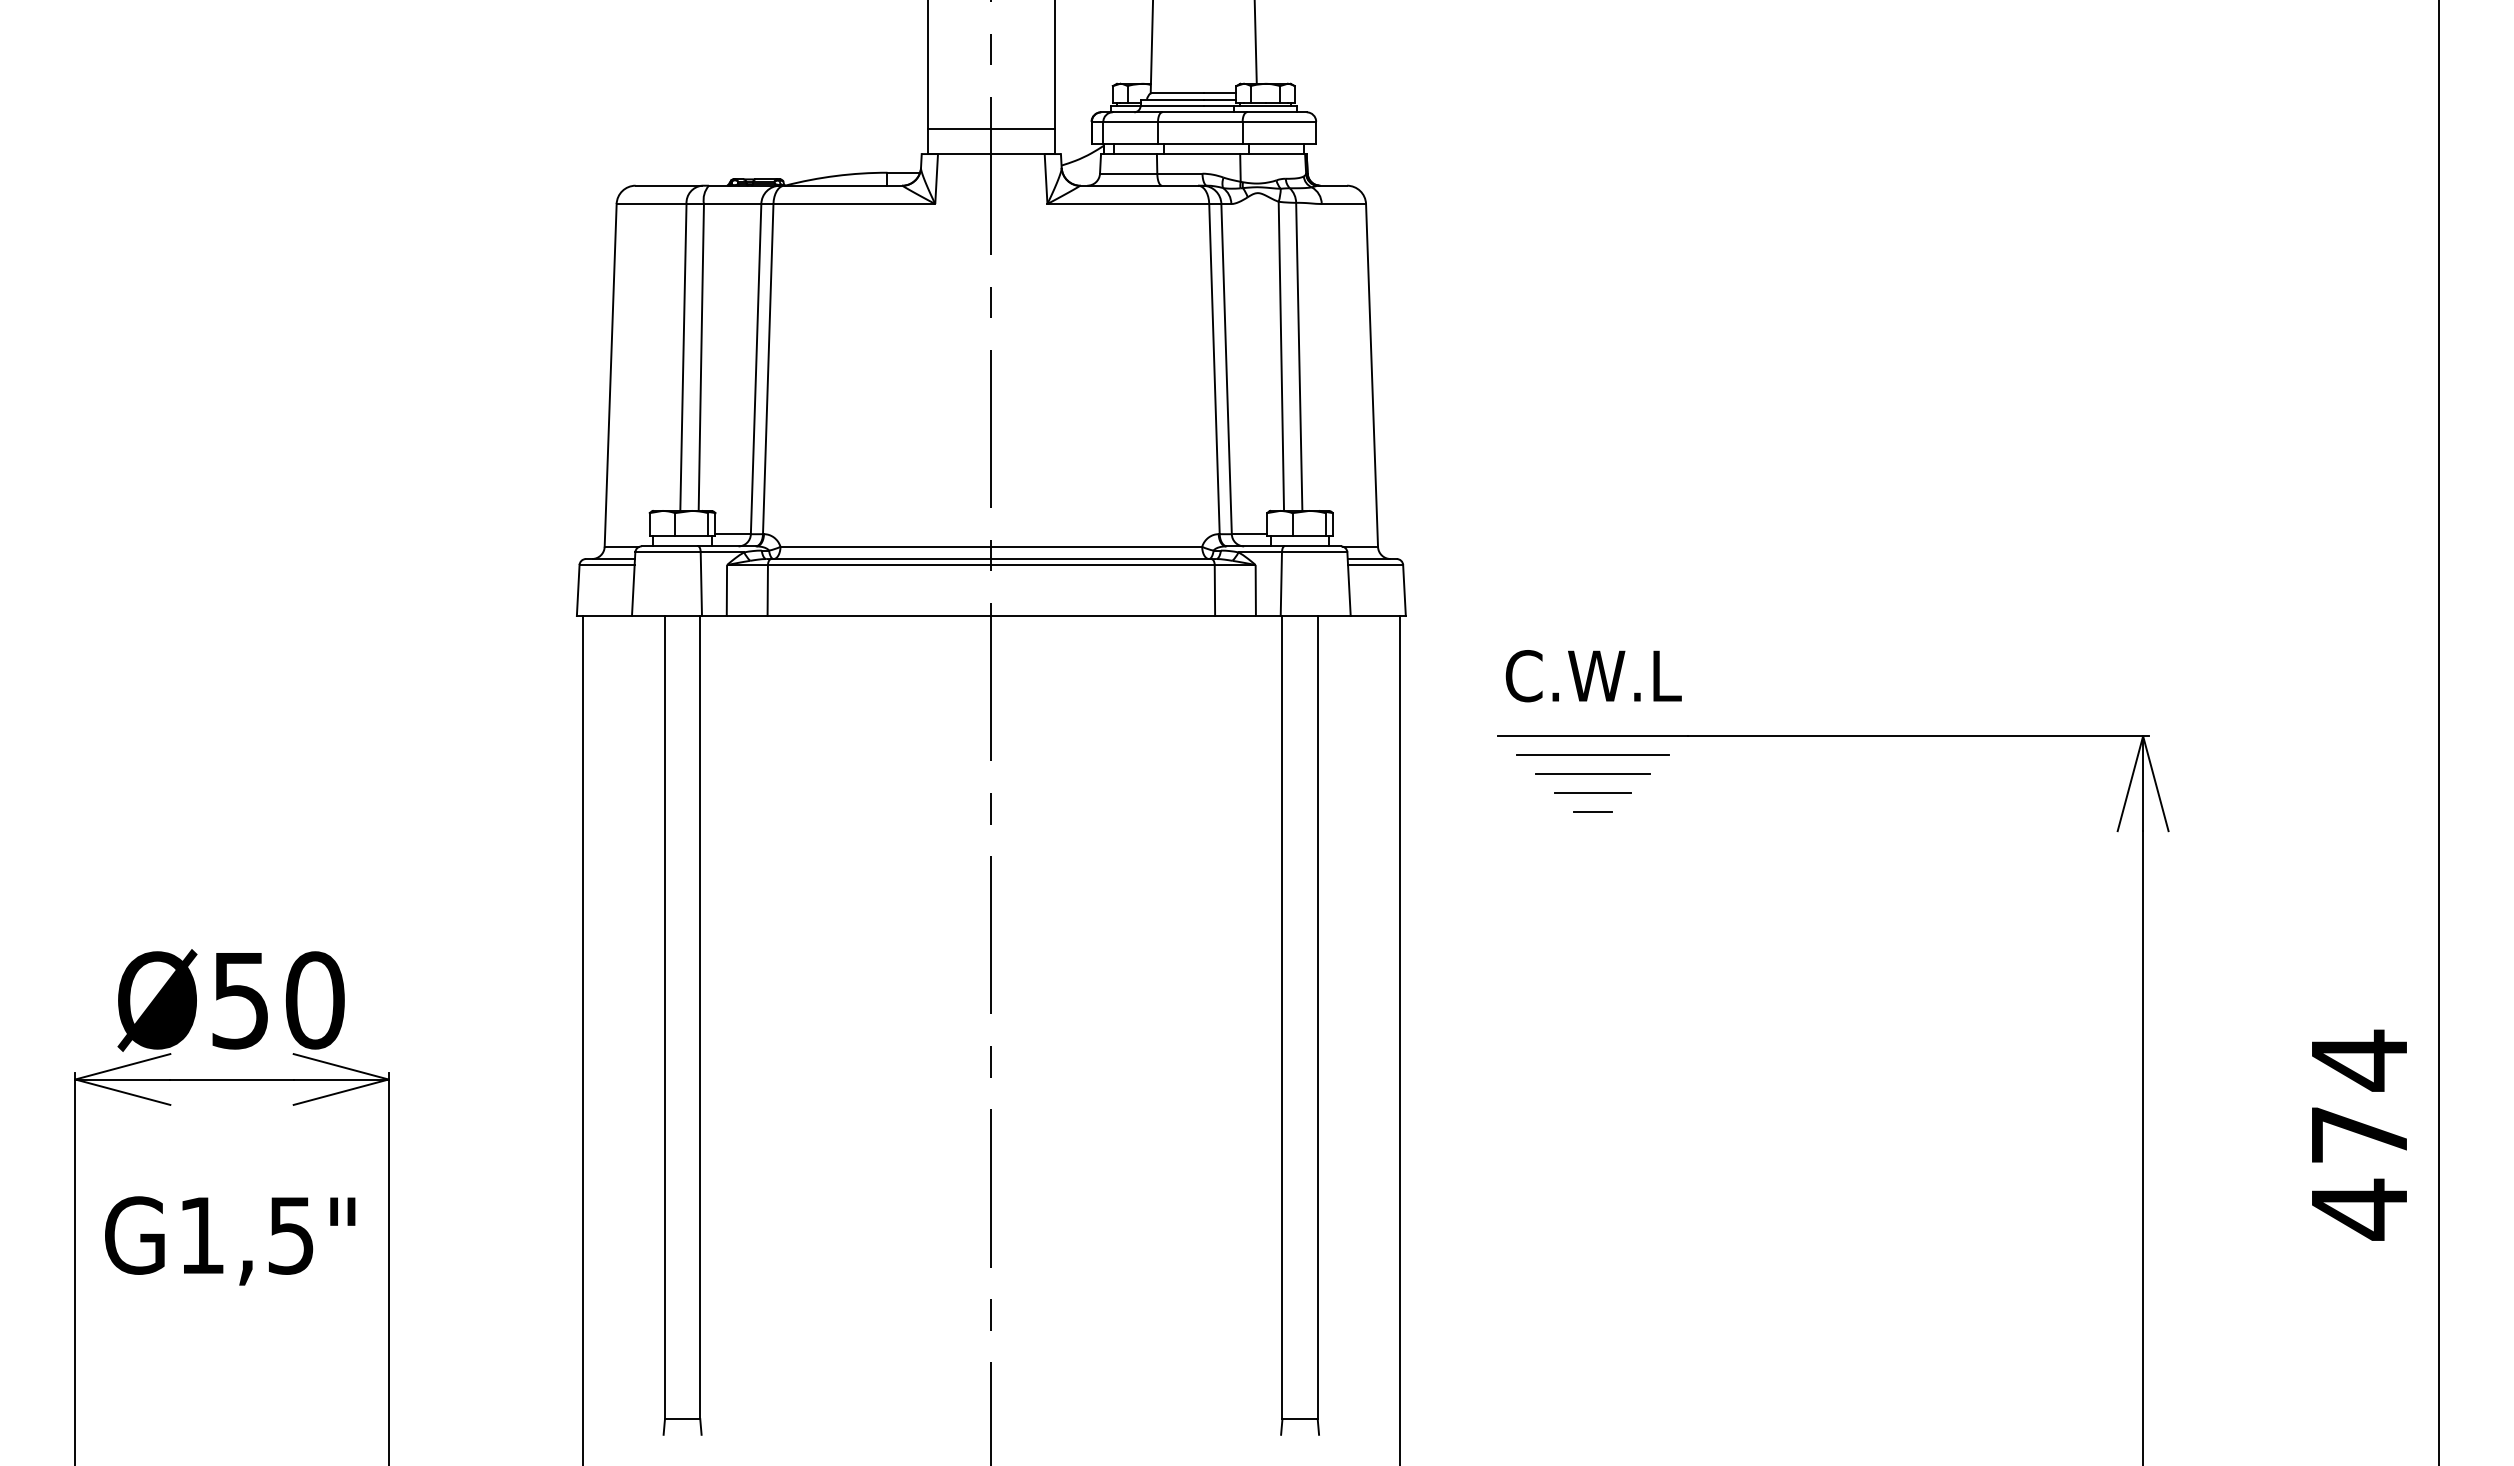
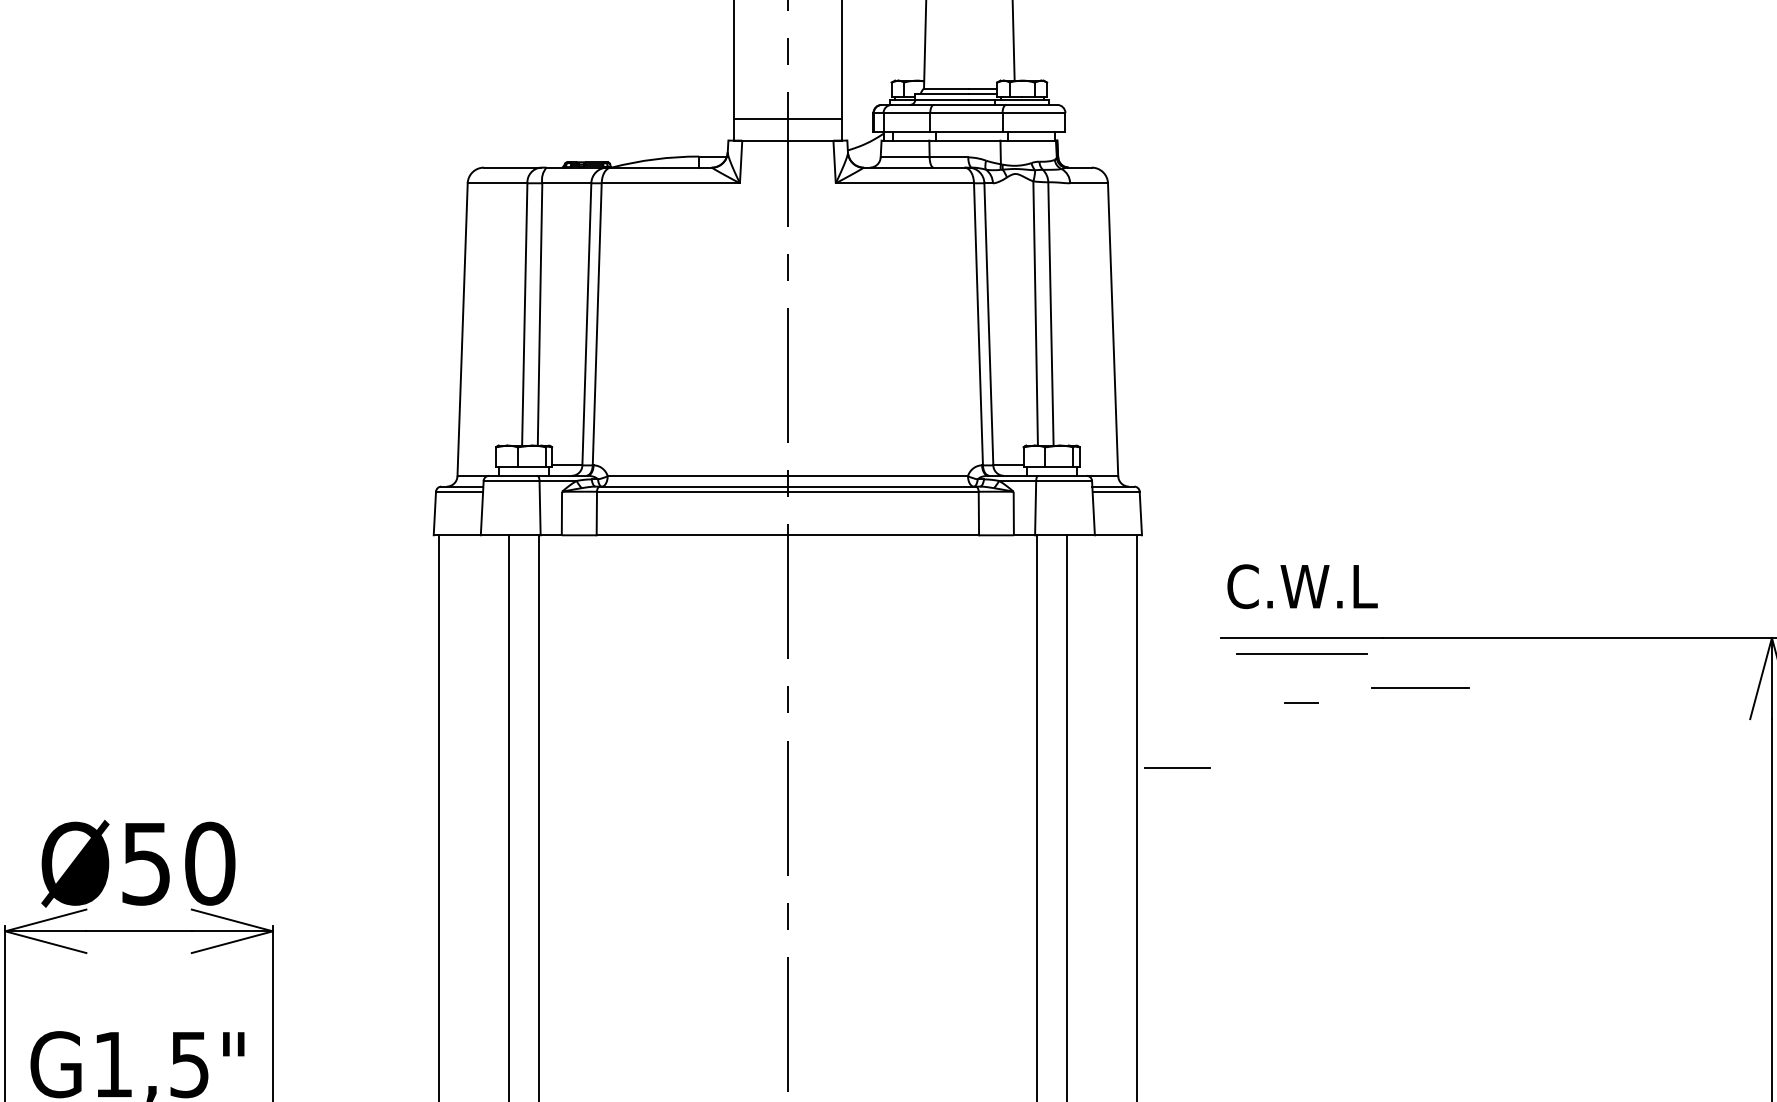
line: (1592, 773) -> (1420, 687), moved
line: (1592, 792) -> (1177, 767), moved

